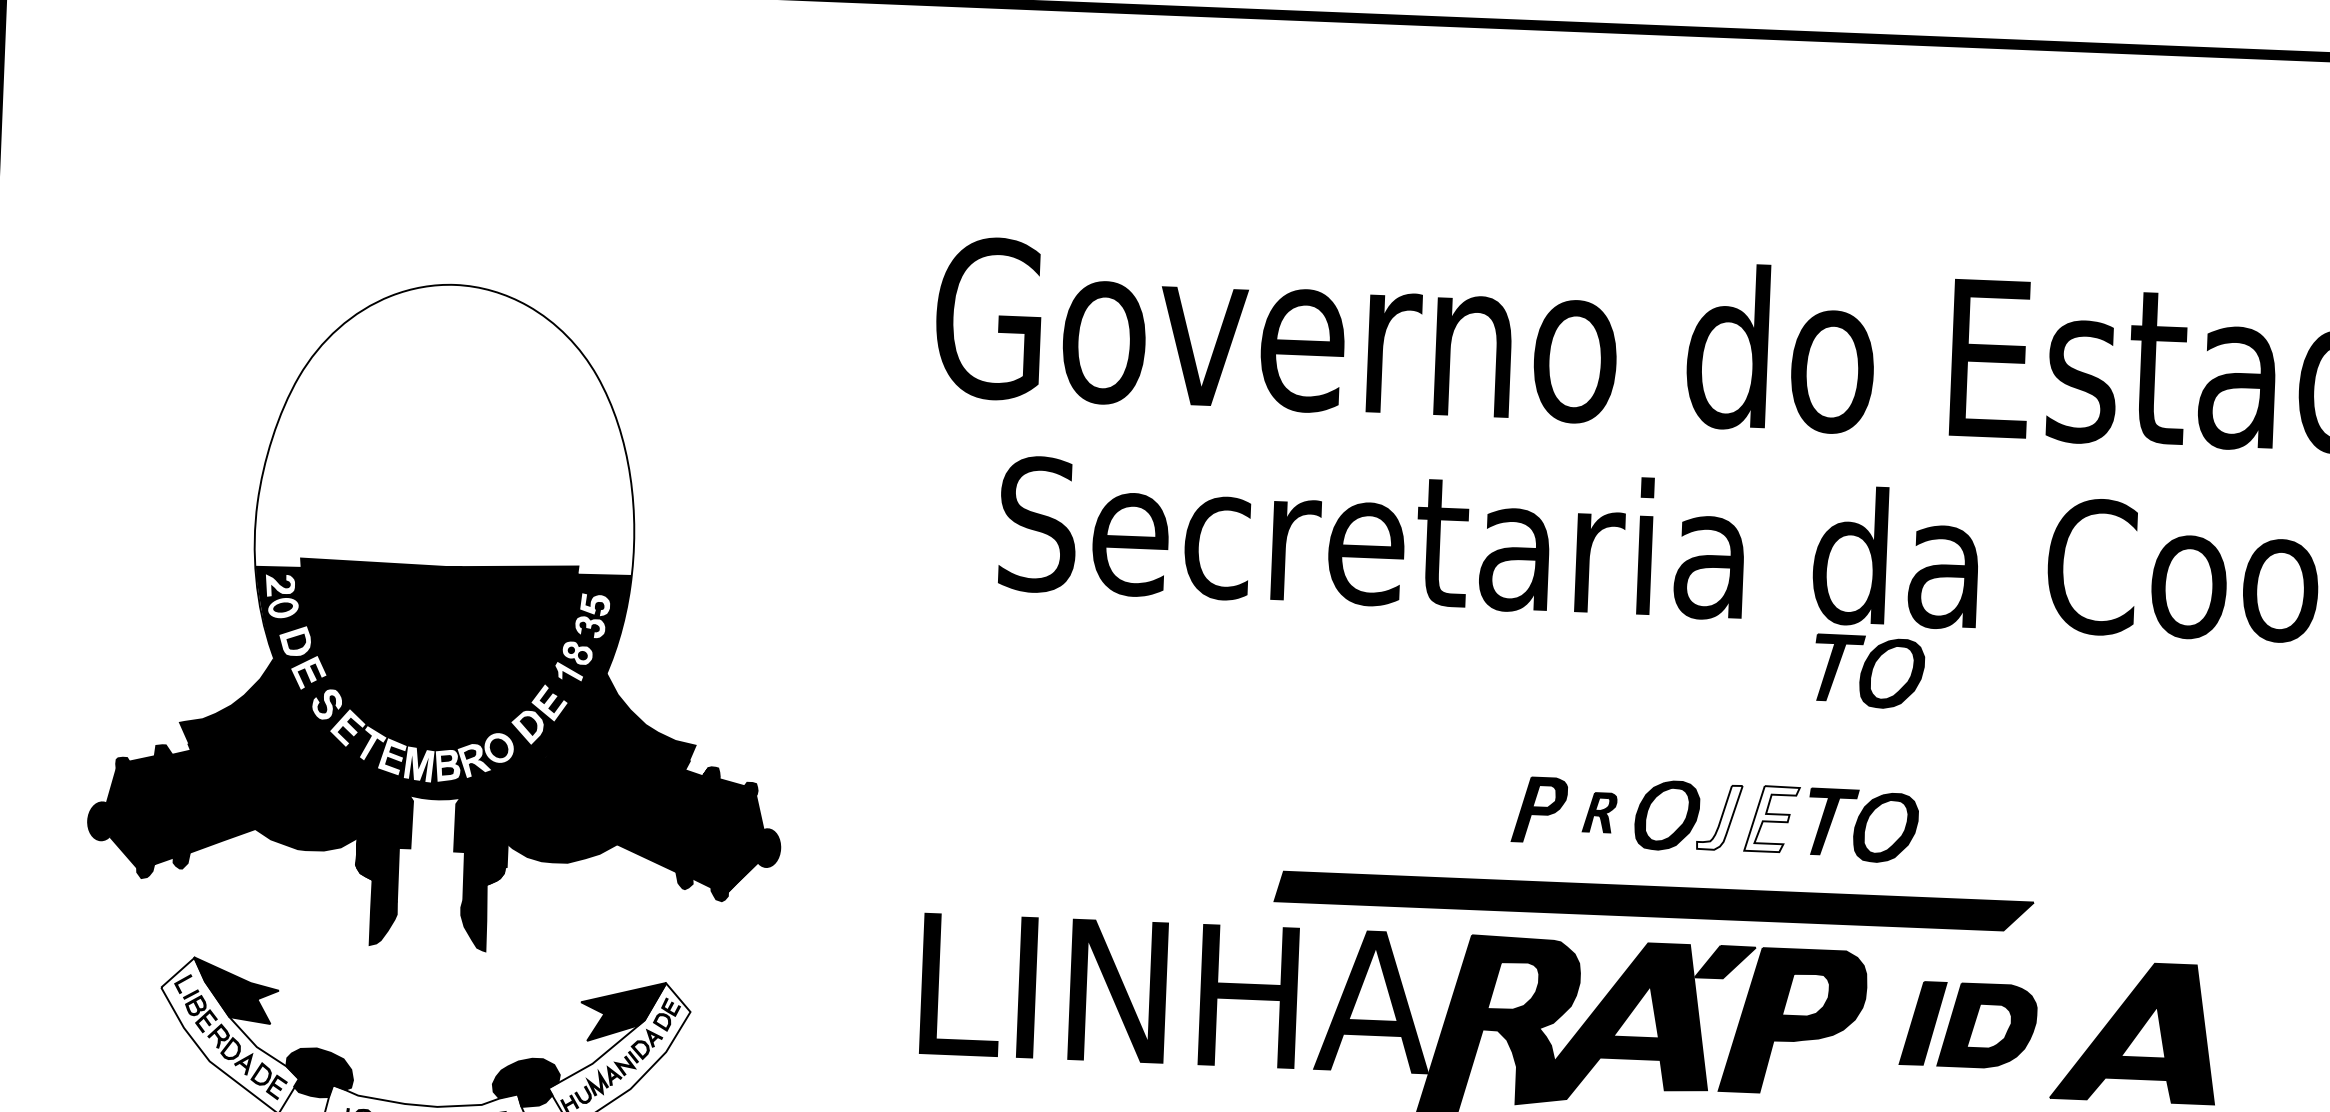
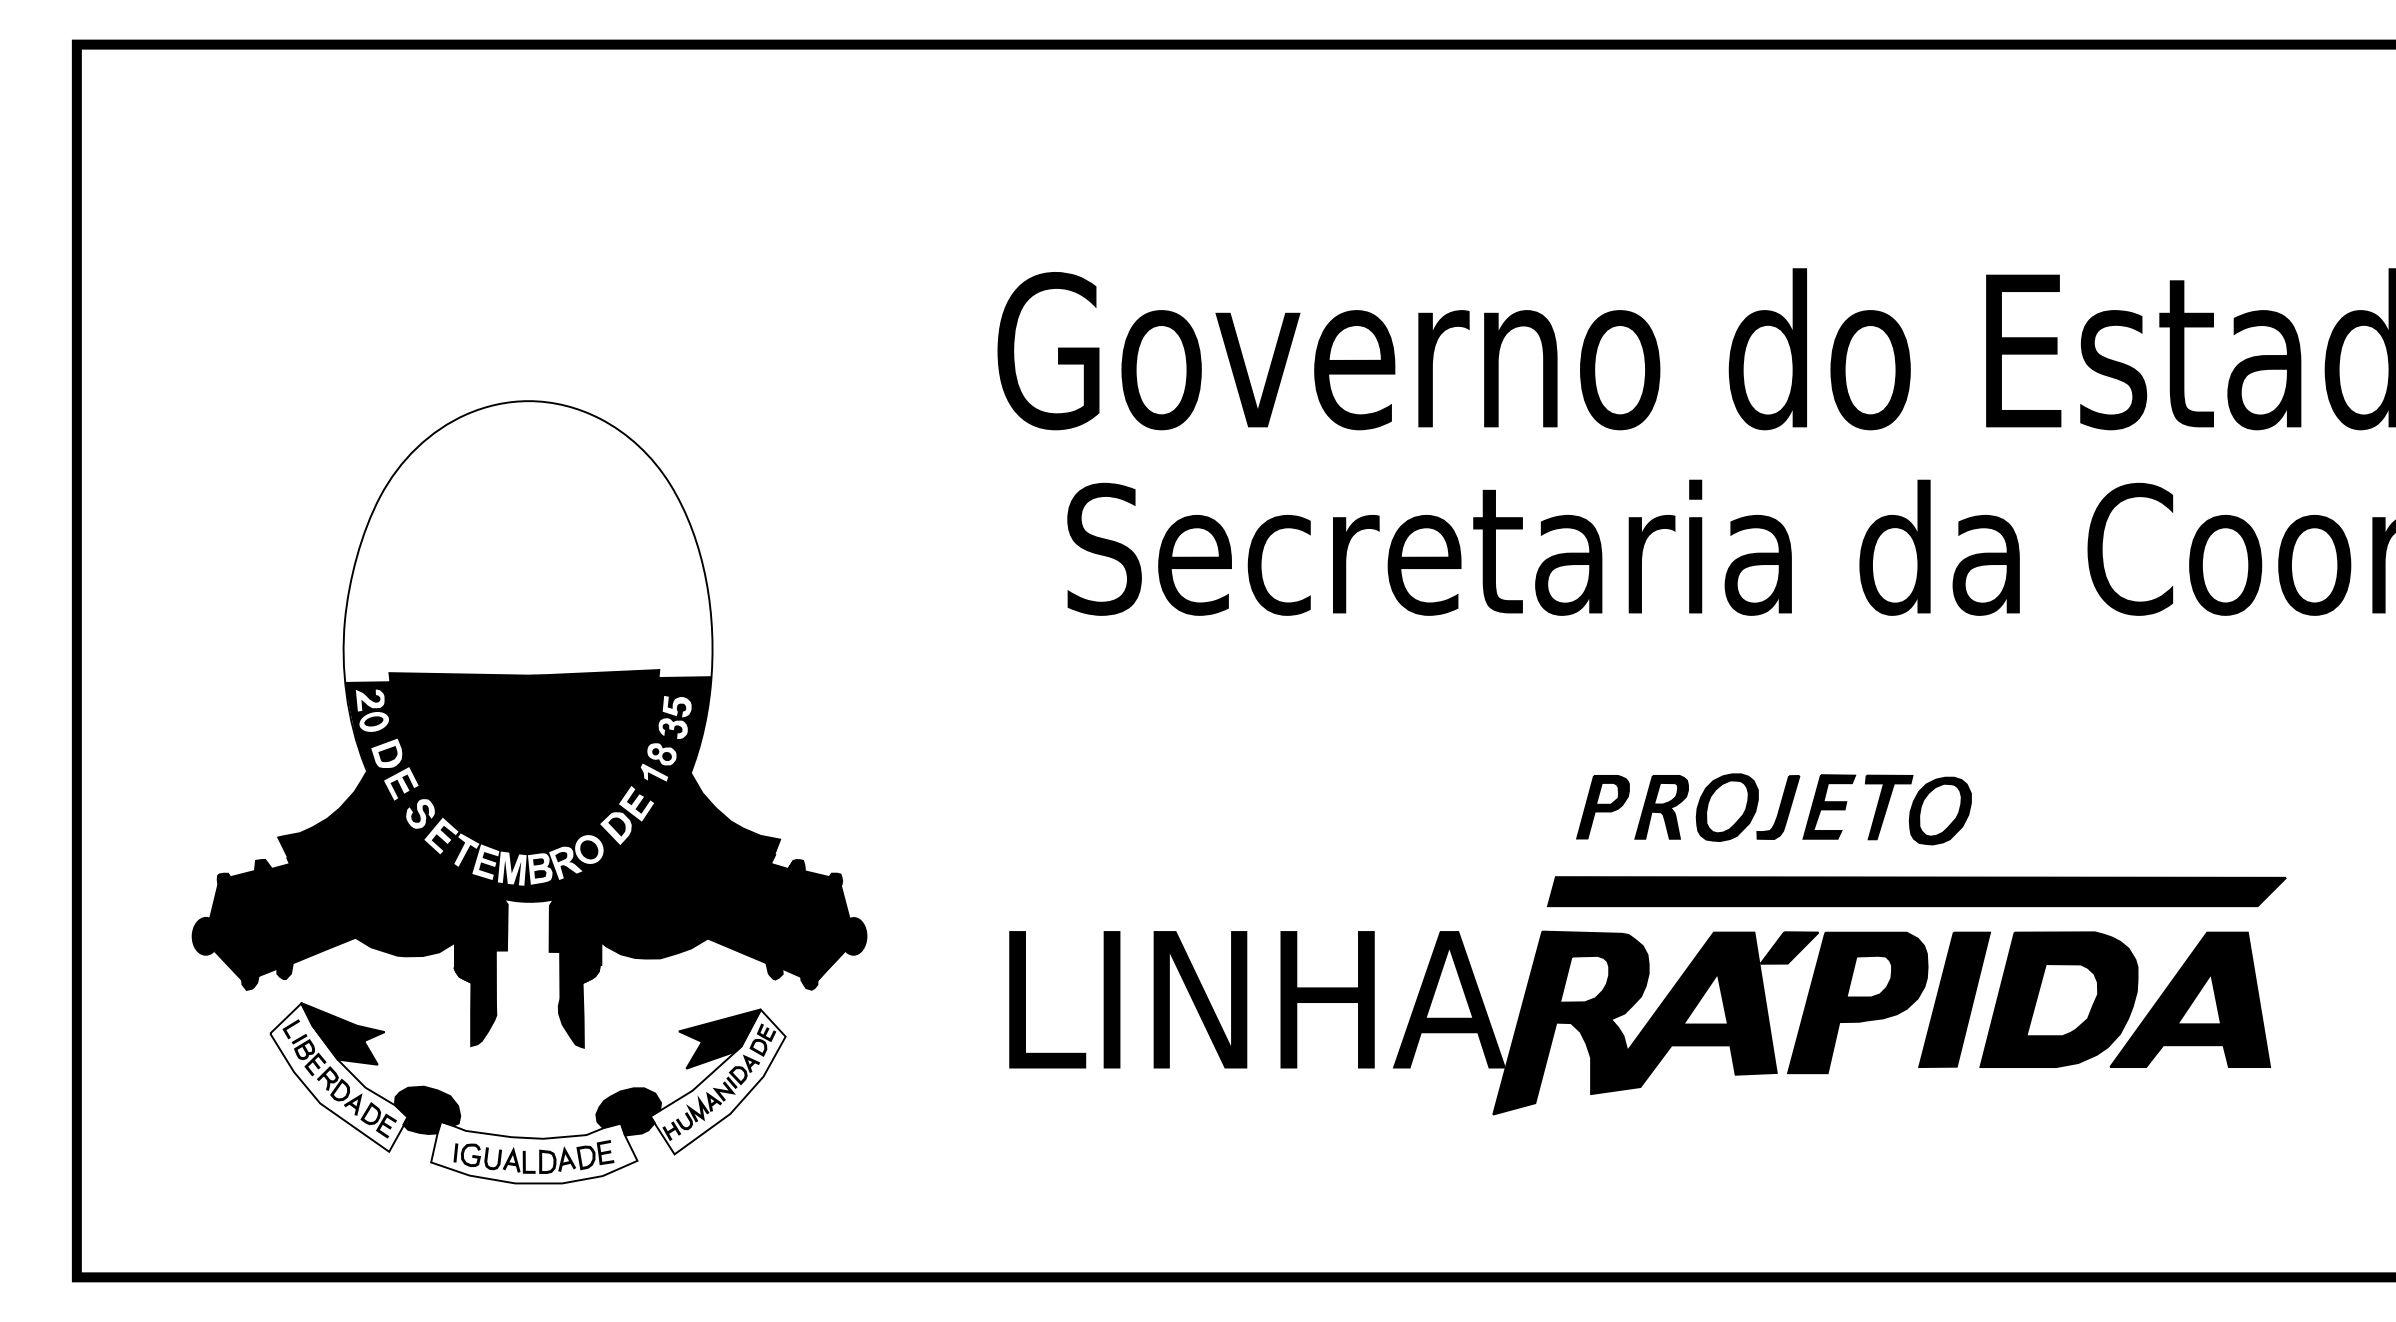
part: (442, 617) -> (529, 724), moved
part: (1869, 671) -> (1918, 659), removed
part: (1599, 812) -> (1661, 807), size x1.67
fill: (1719, 817) -> (1778, 807), added
fill: (1772, 818) -> (1829, 806), added
part: (1653, 901) -> (1916, 891), moved
part: (1968, 1025) -> (2028, 999), size x1.67

